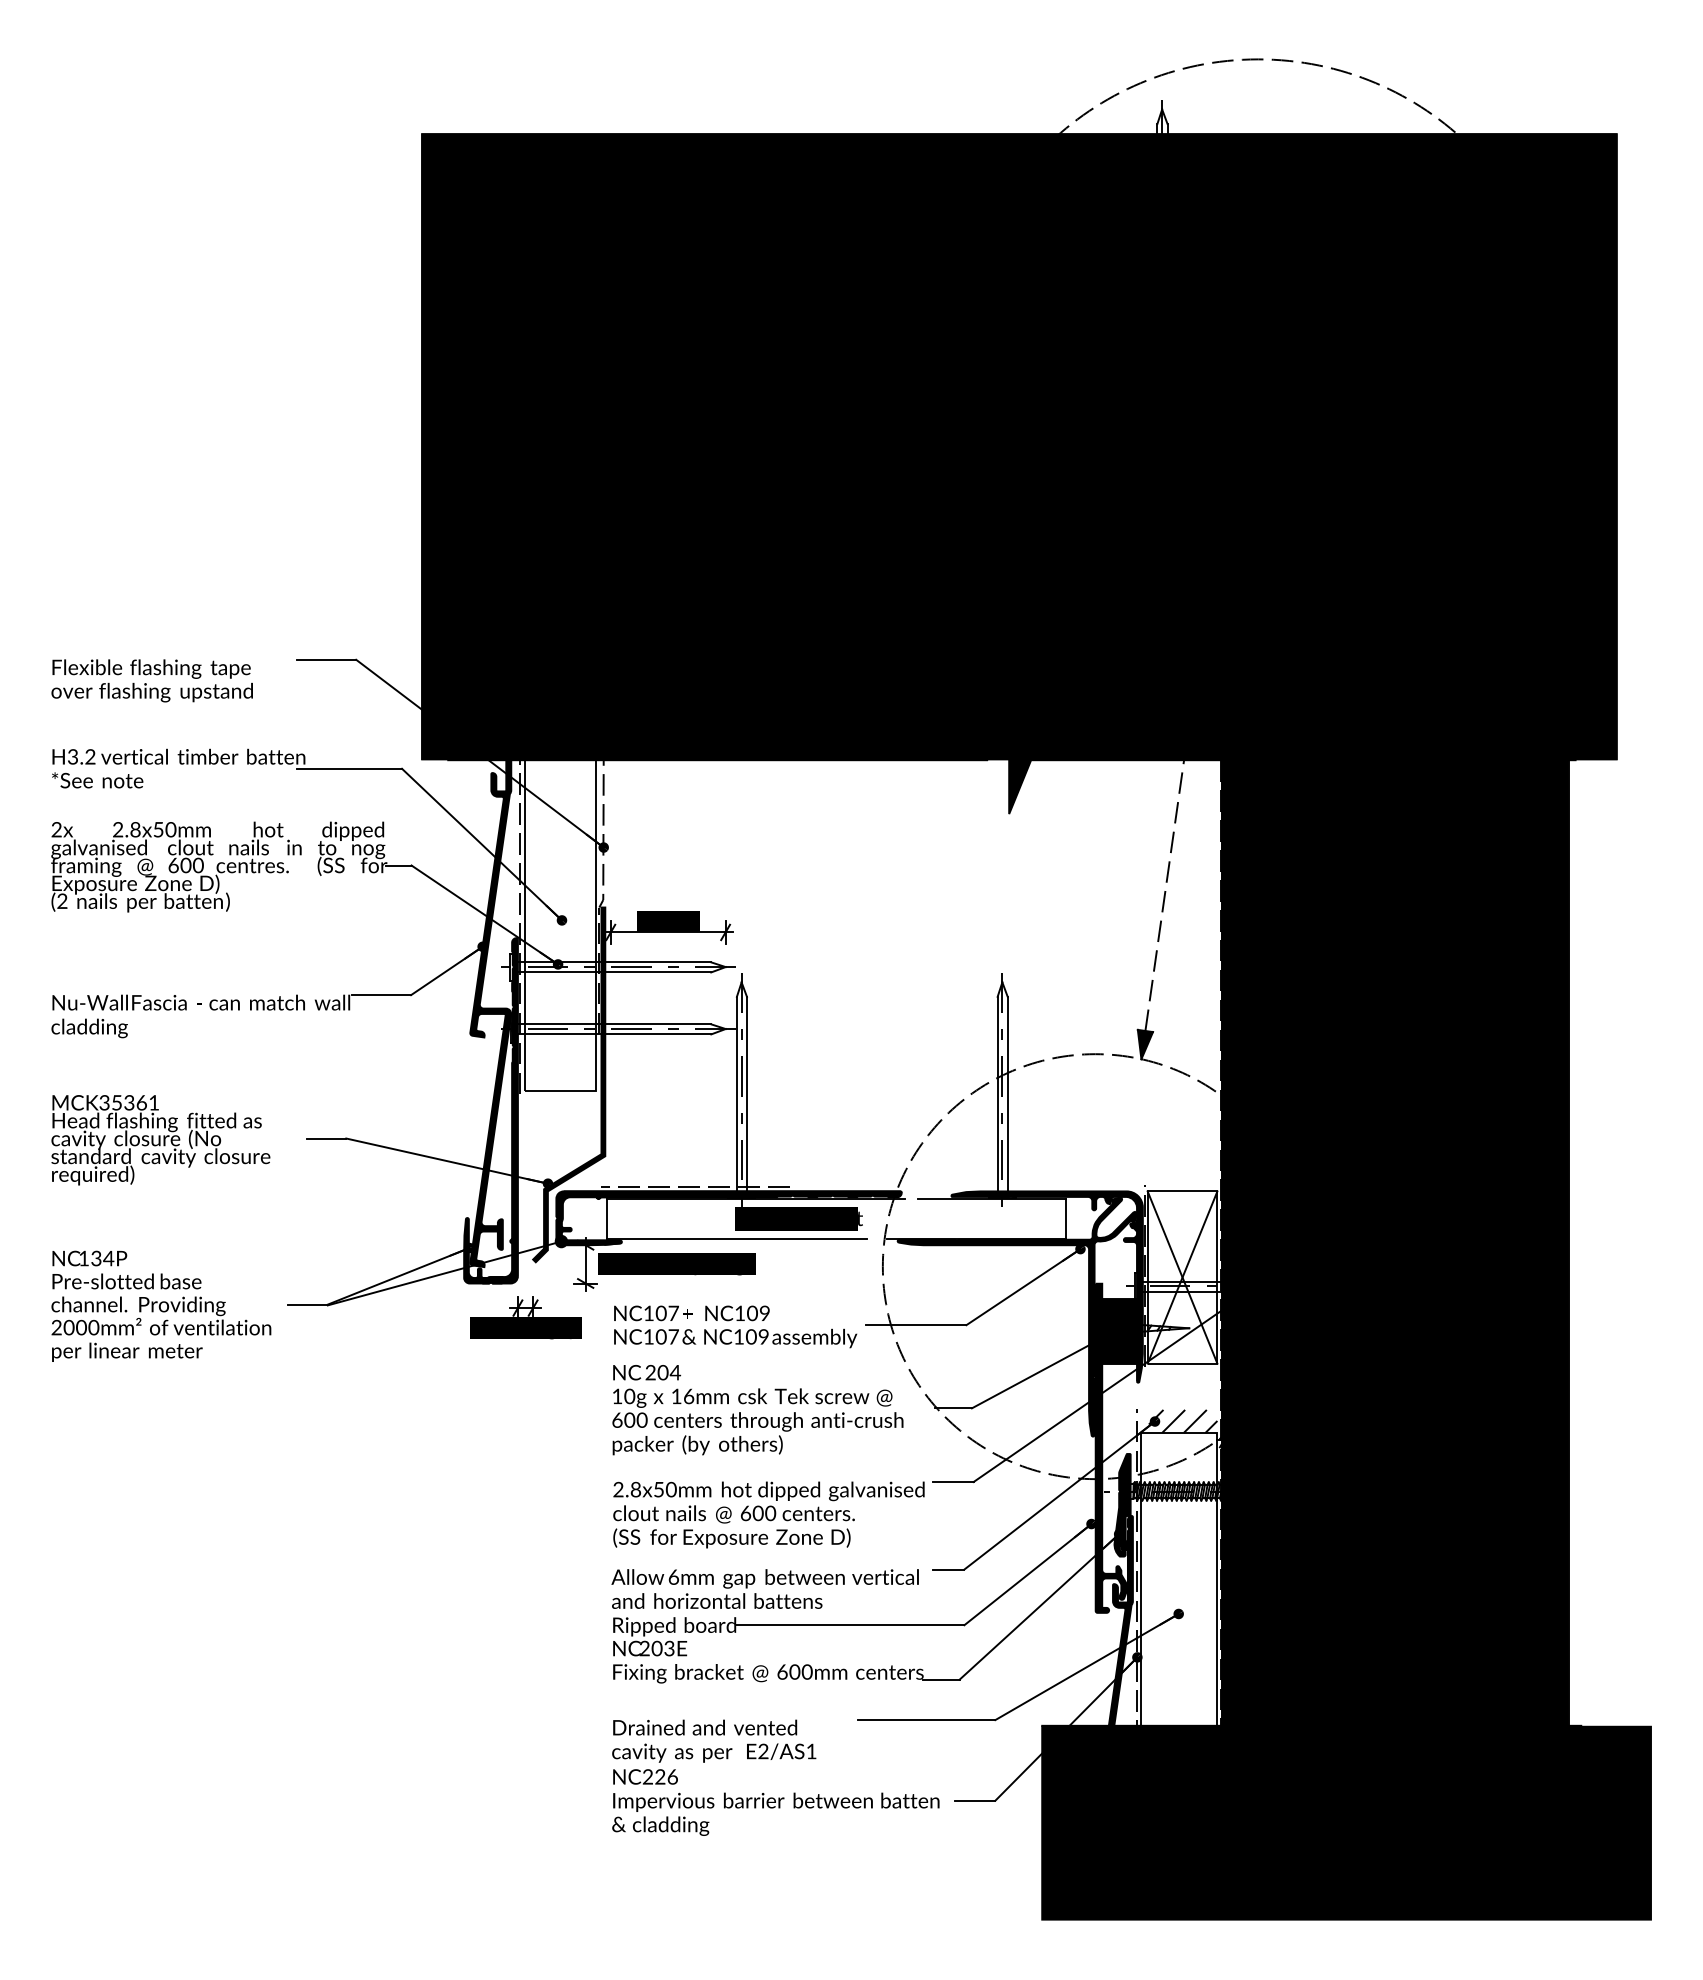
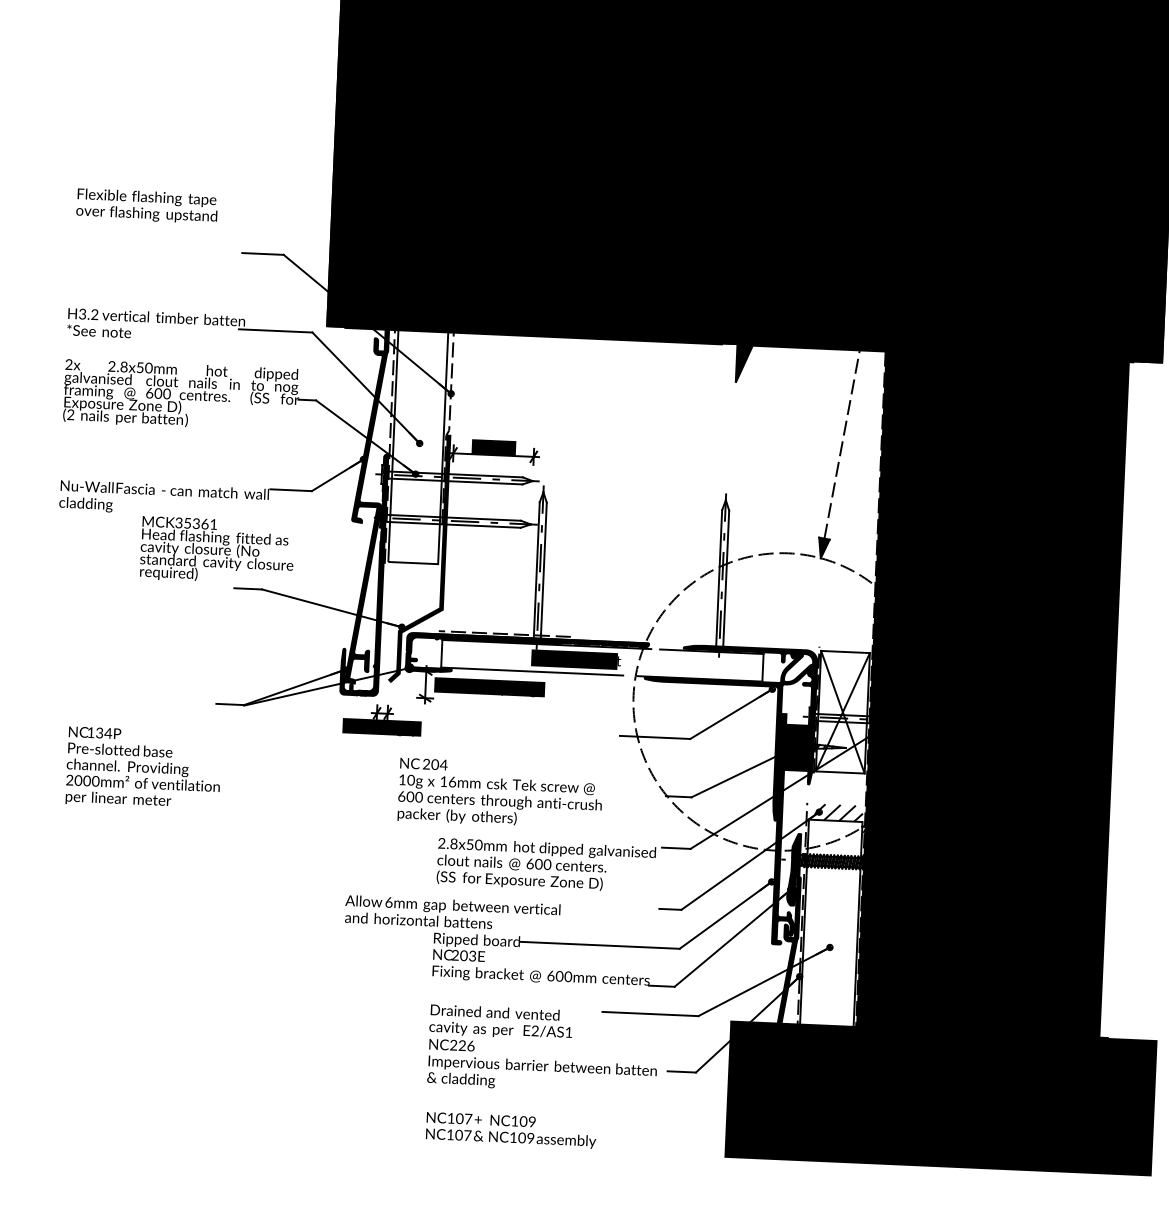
text: (151, 680) -> (146, 205), moved
text: (160, 1140) -> (217, 551), moved
text: (161, 1305) -> (143, 767), moved
text: (735, 1326) -> (511, 1130), moved
text: (757, 1410) -> (500, 793), moved
text: (764, 1588) -> (452, 913), moved

